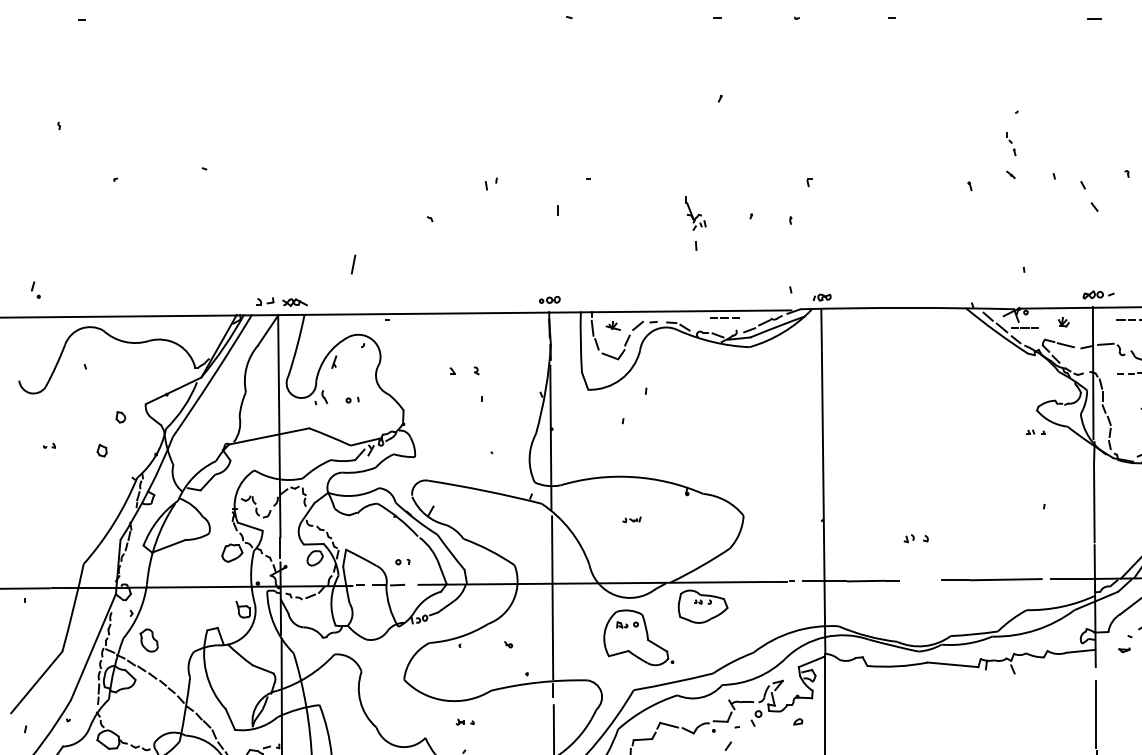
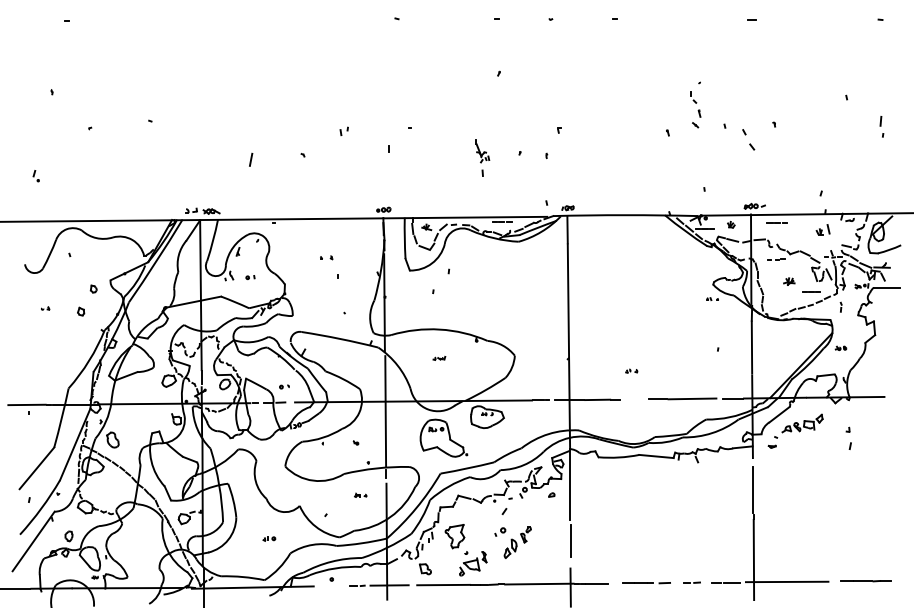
part: (1010, 144) -> (695, 104), size x1.67
line: (354, 264) -> (251, 159), moved
part: (34, 290) -> (35, 176), moved
part: (465, 370) -> (326, 257), size x0.62
part: (916, 537) -> (631, 370), size x0.71
part: (465, 721) -> (360, 494), moved

